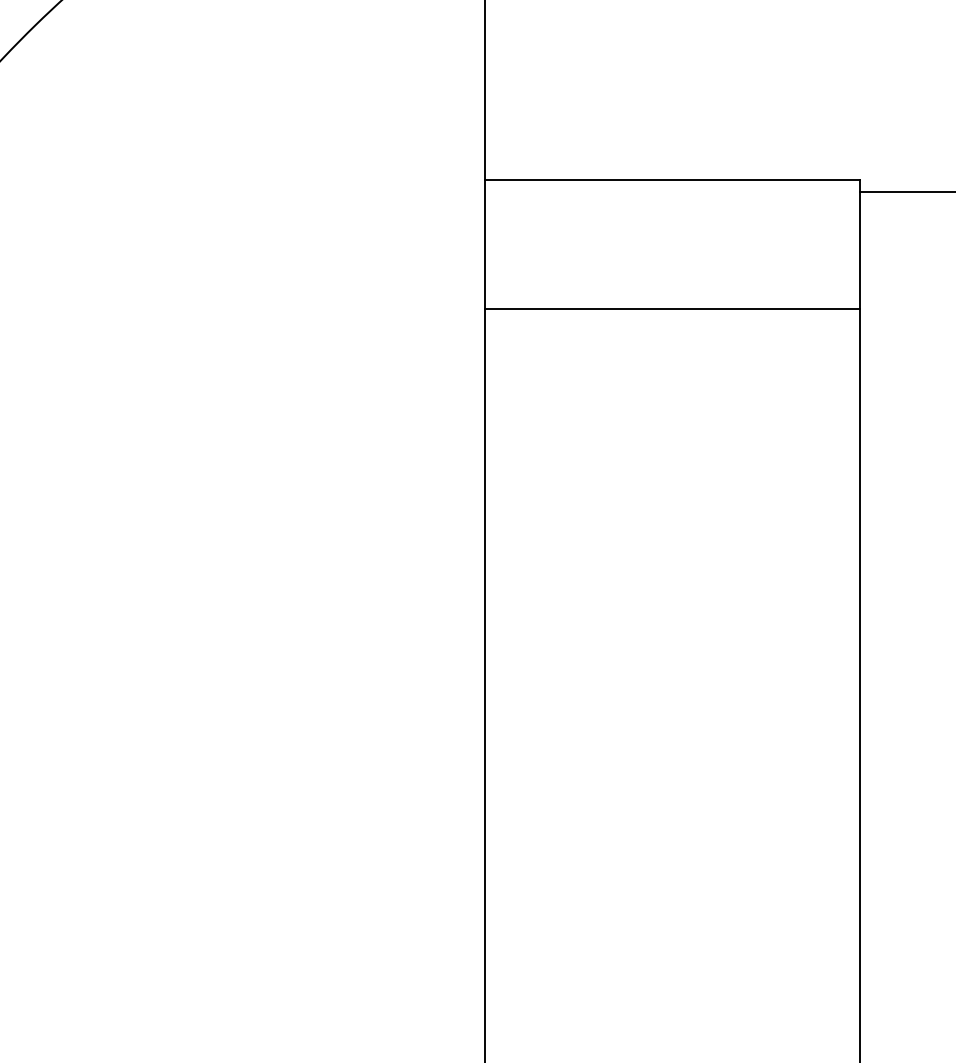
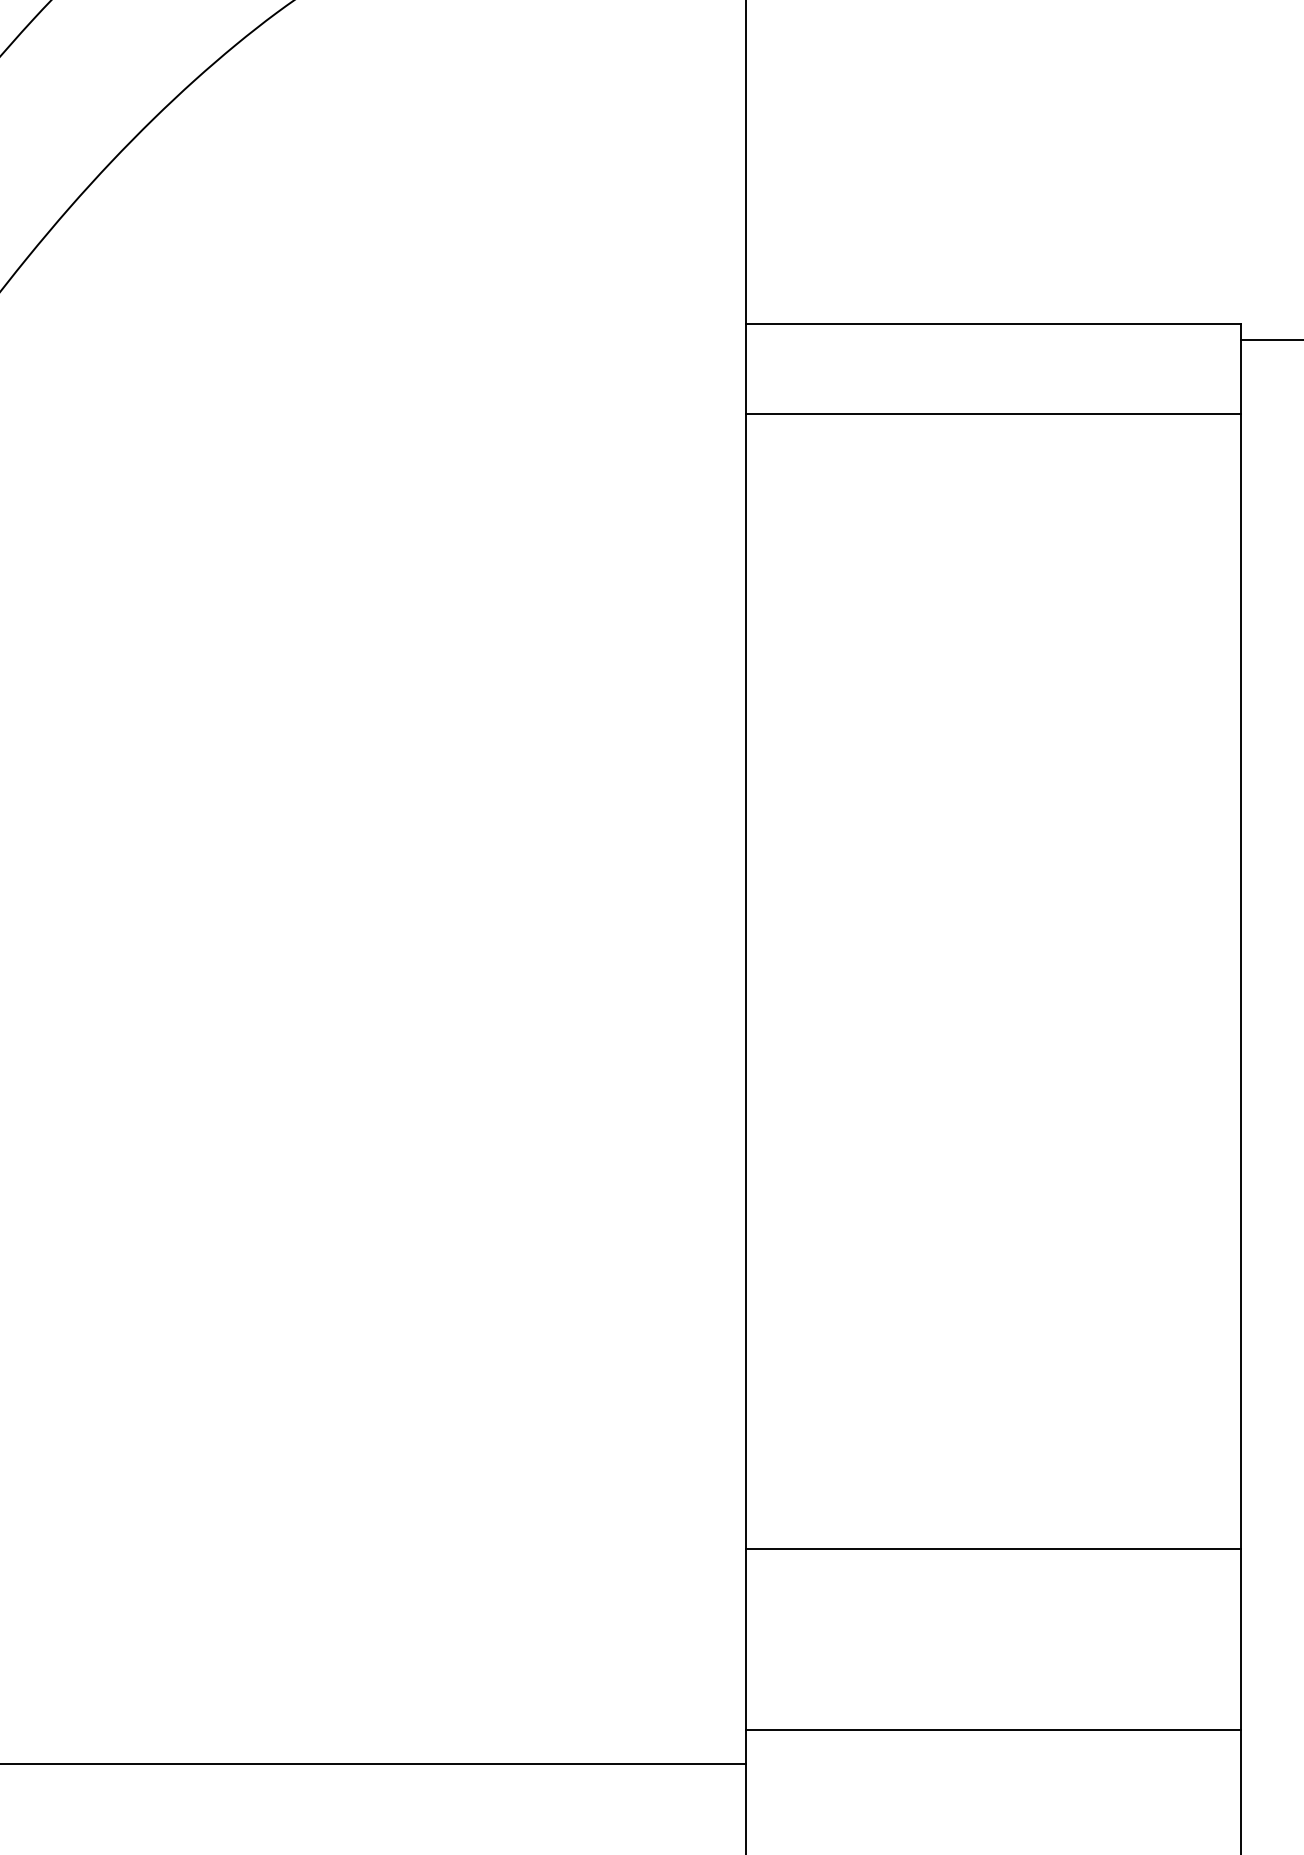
line: (672, 308) -> (993, 414), moved

